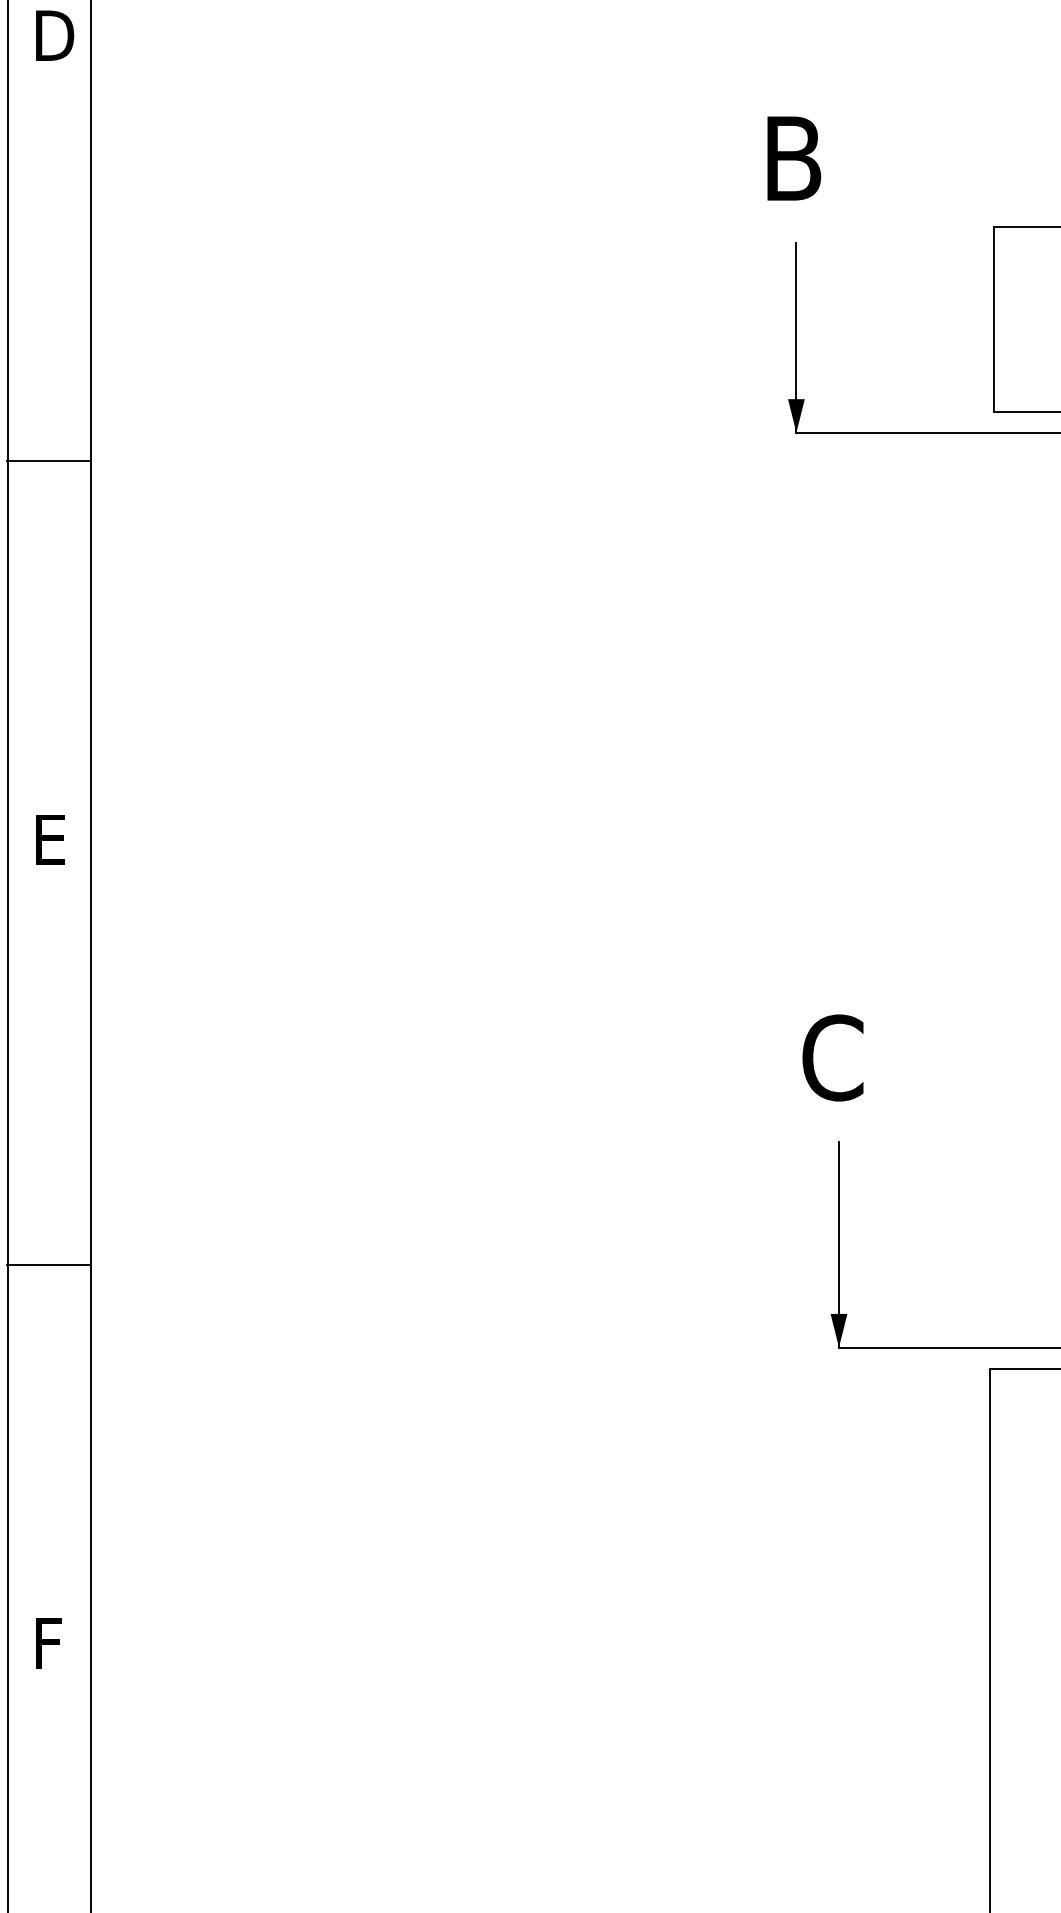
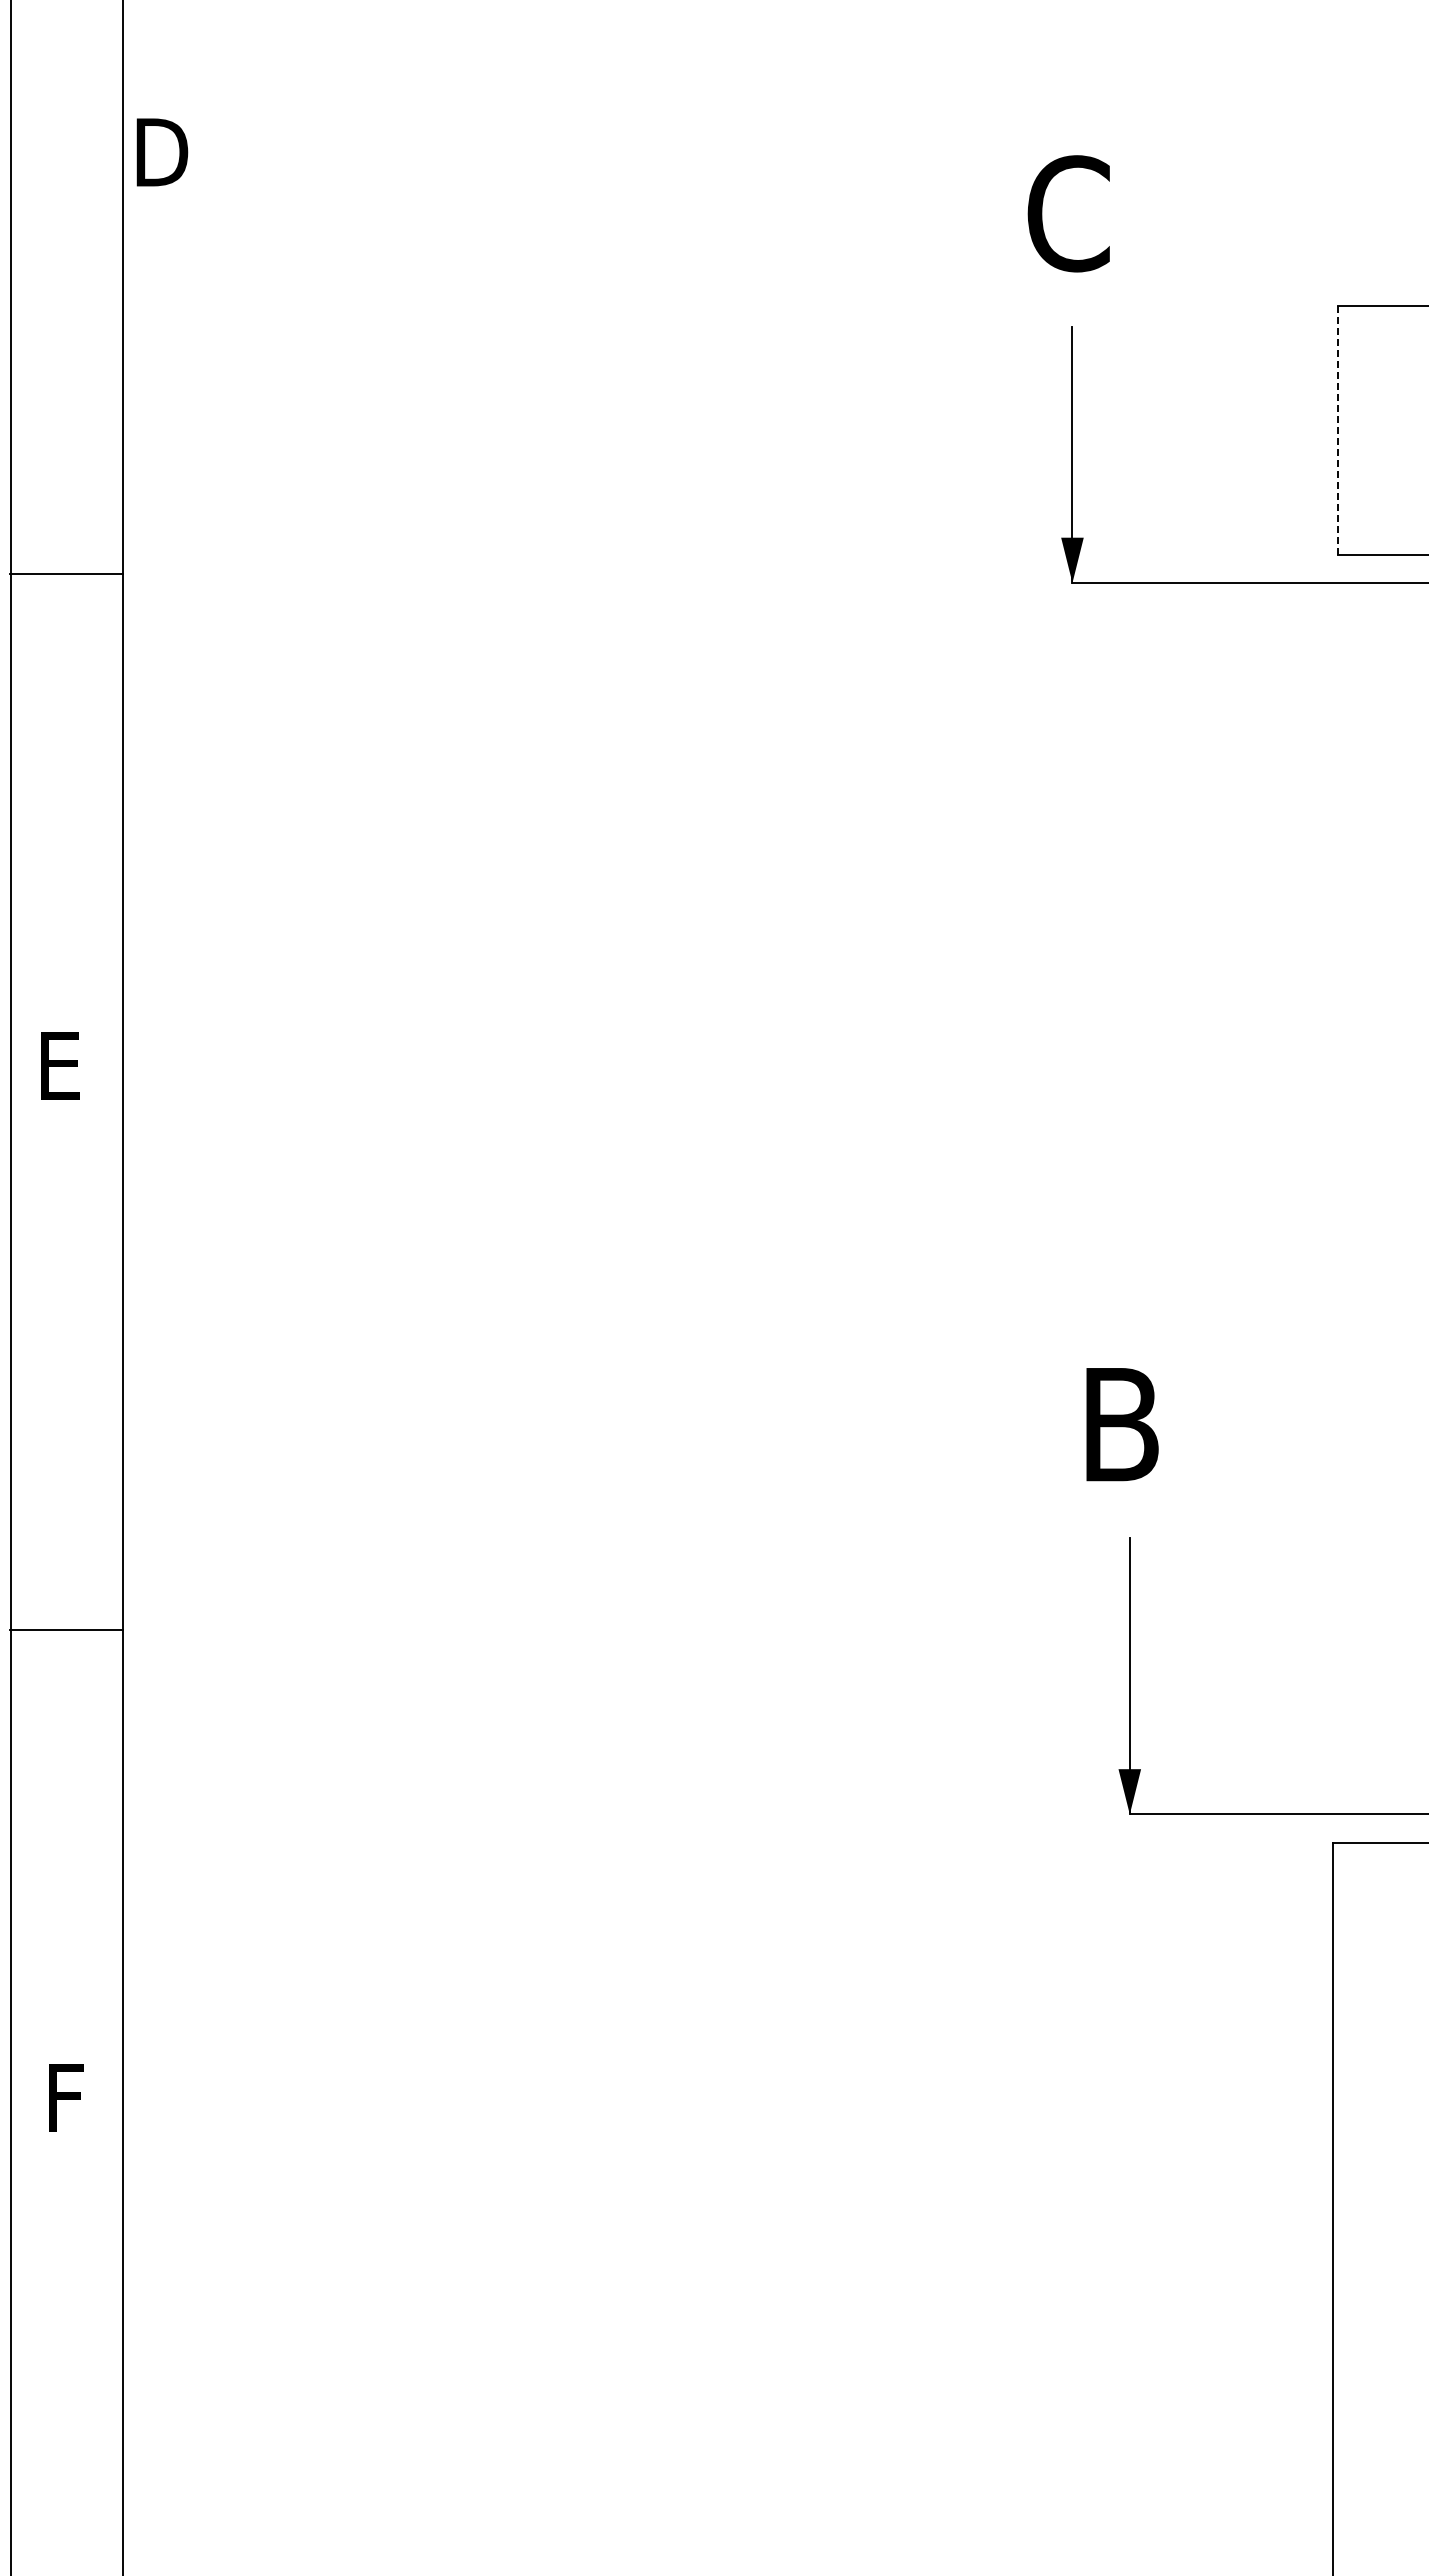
text: (55, 35) -> (162, 152), moved
text: (793, 158) -> (1068, 213), B -> C
line: (993, 319) -> (1337, 430), solid -> dashed
line: (49, 461) -> (66, 574), moved
text: (50, 839) -> (60, 1065), moved
text: (832, 1057) -> (1121, 1424), C -> B
line: (49, 1265) -> (66, 1630), moved
text: (49, 1643) -> (66, 2097), moved

